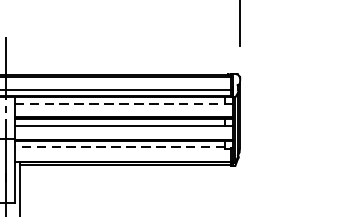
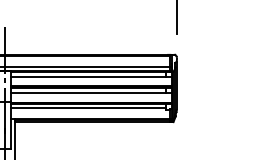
line: (122, 103) -> (90, 76), dashed -> solid
line: (120, 147) -> (88, 108), dashed -> solid

